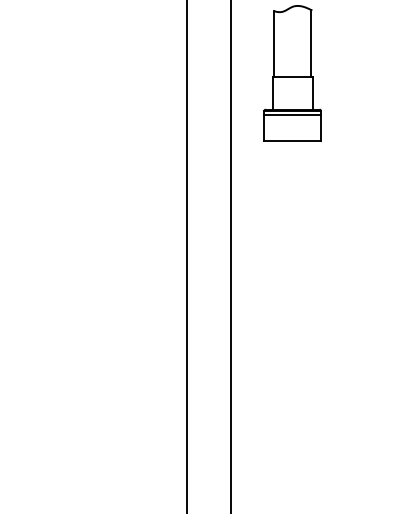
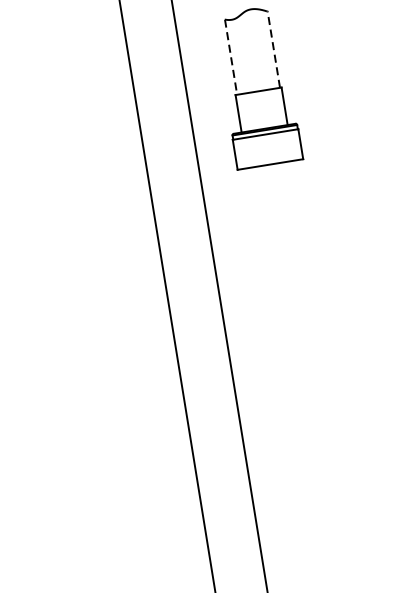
line: (273, 43) -> (230, 56), solid -> dashed
line: (311, 43) -> (273, 49), solid -> dashed

